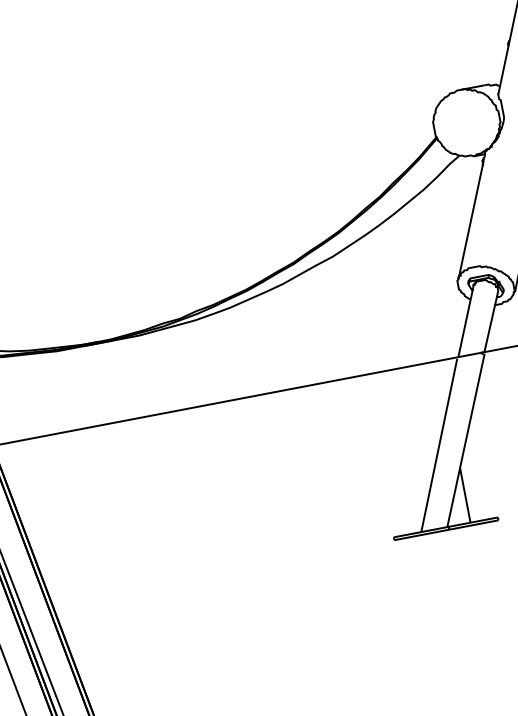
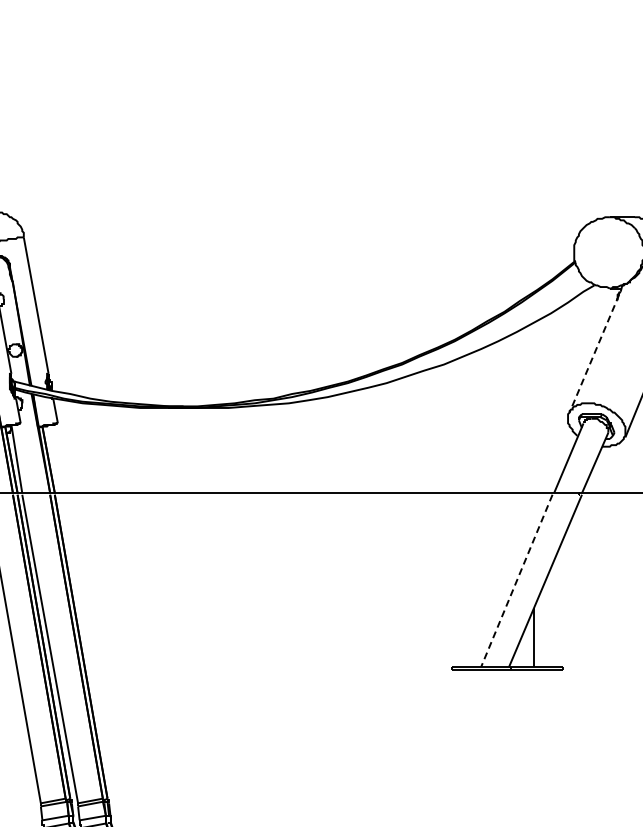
line: (471, 219) -> (594, 353), solid -> dashed
line: (439, 446) -> (516, 581), solid -> dashed

